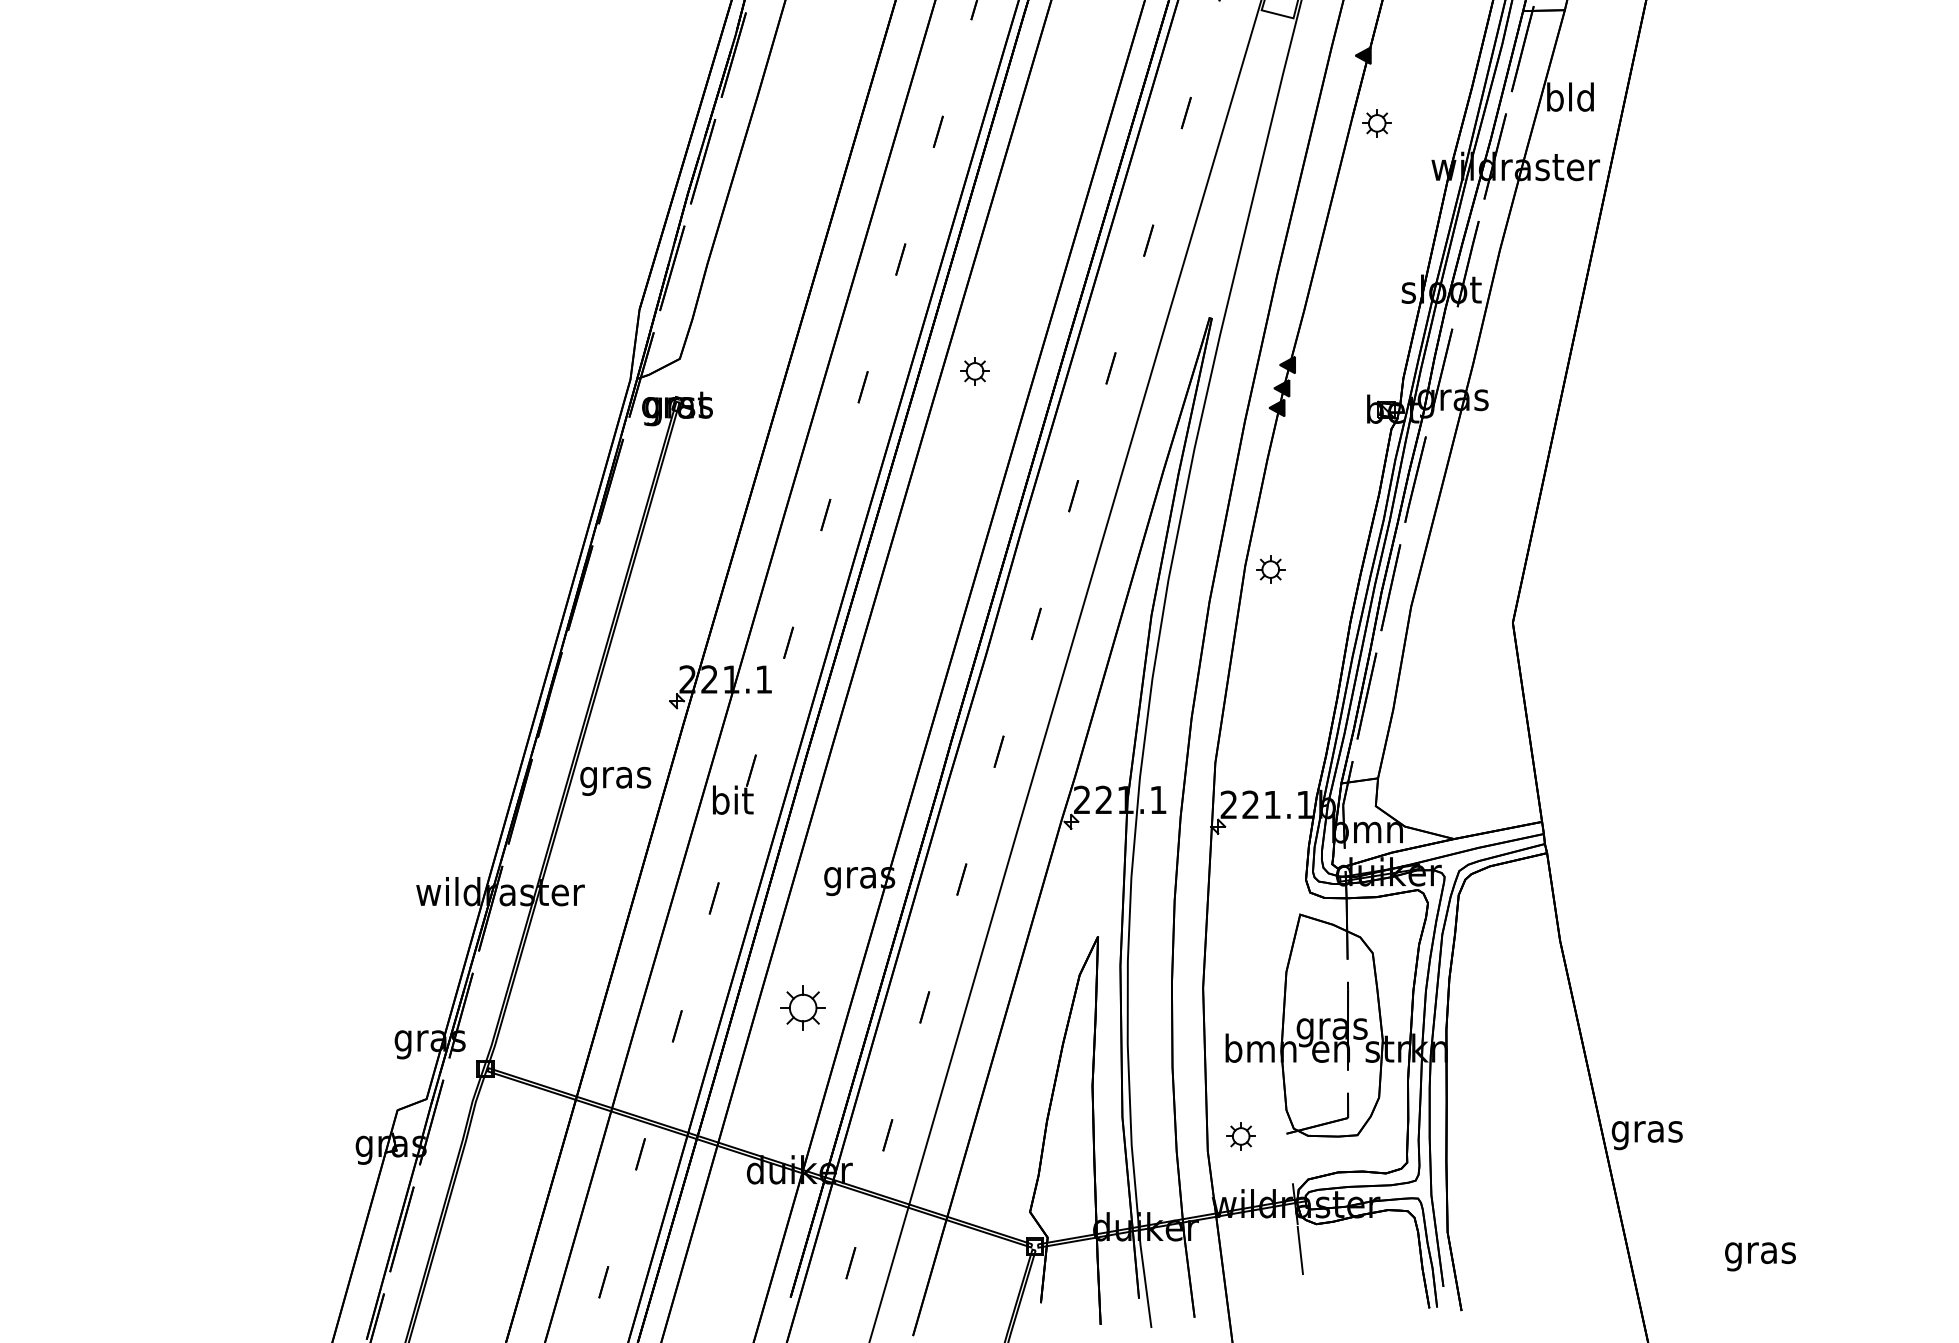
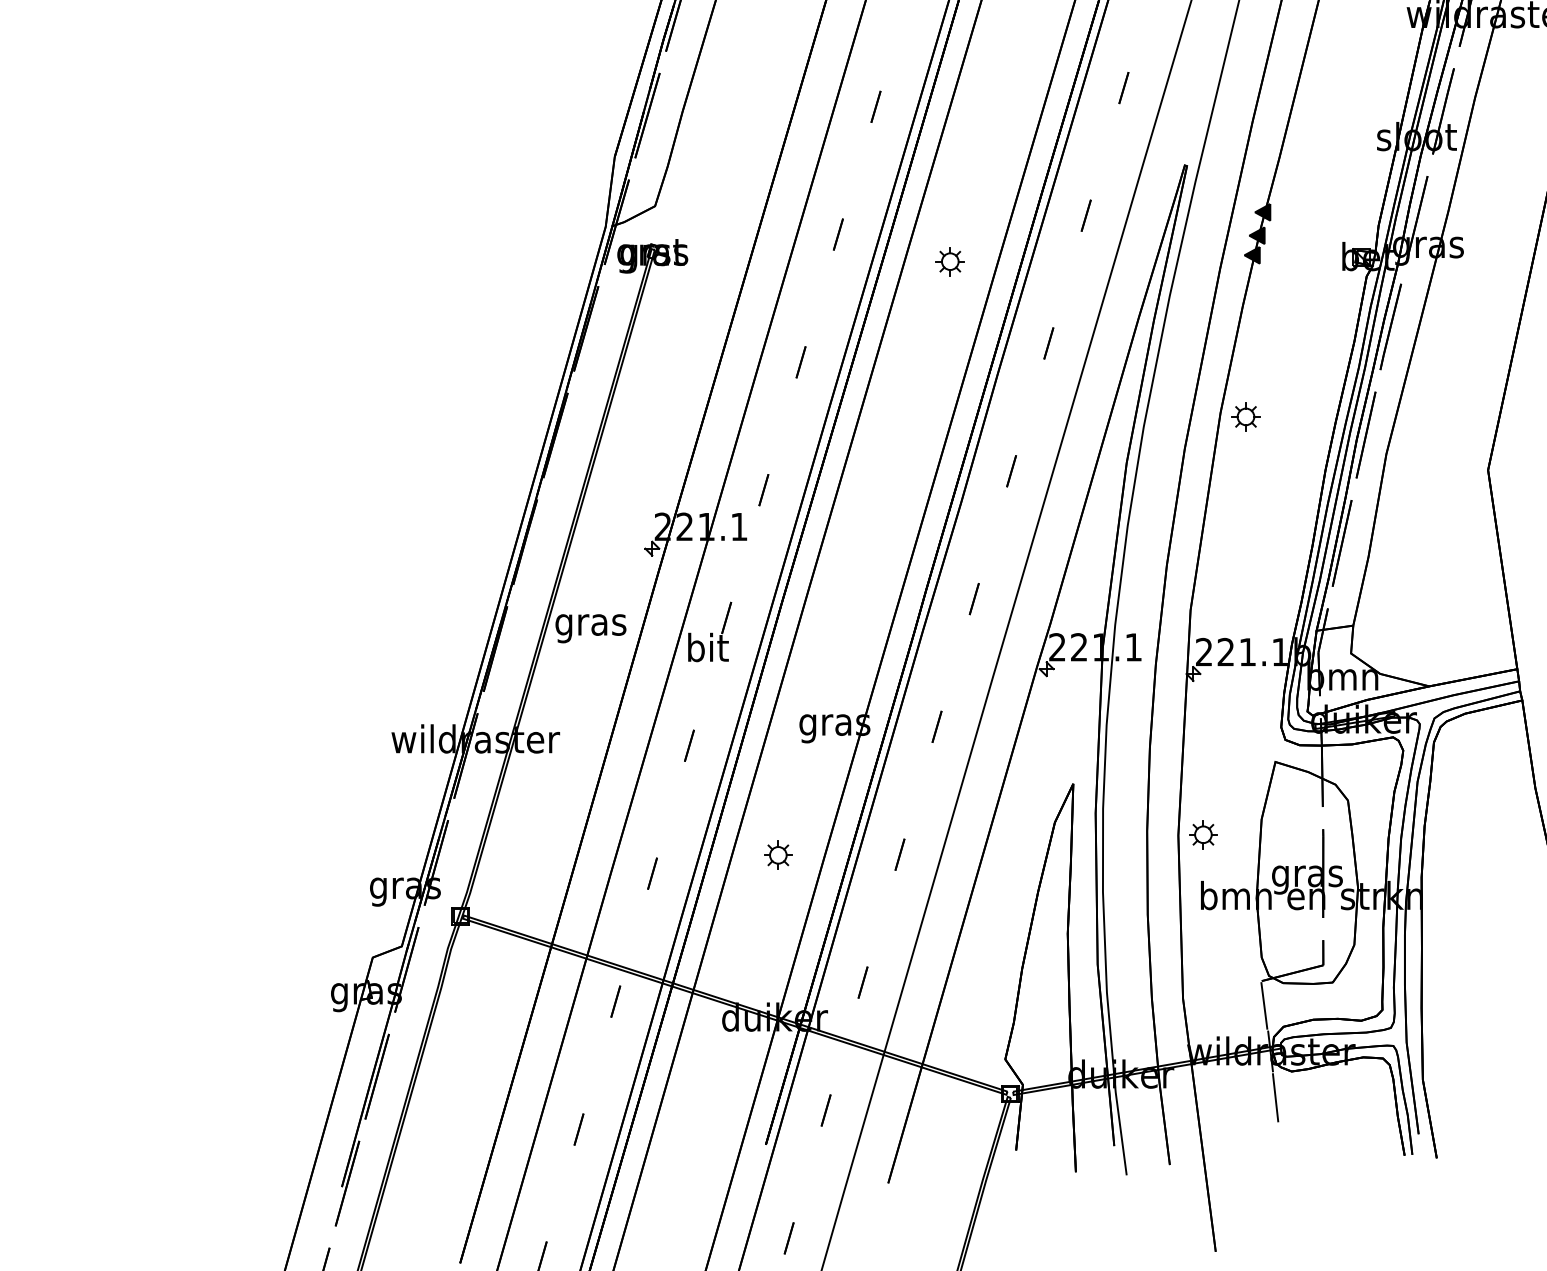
part: (974, 371) -> (949, 261), moved
part: (802, 1007) -> (777, 854), size x0.62
part: (1240, 1136) -> (1202, 834), moved
line: (1289, 1158) -> (1264, 1005), added

